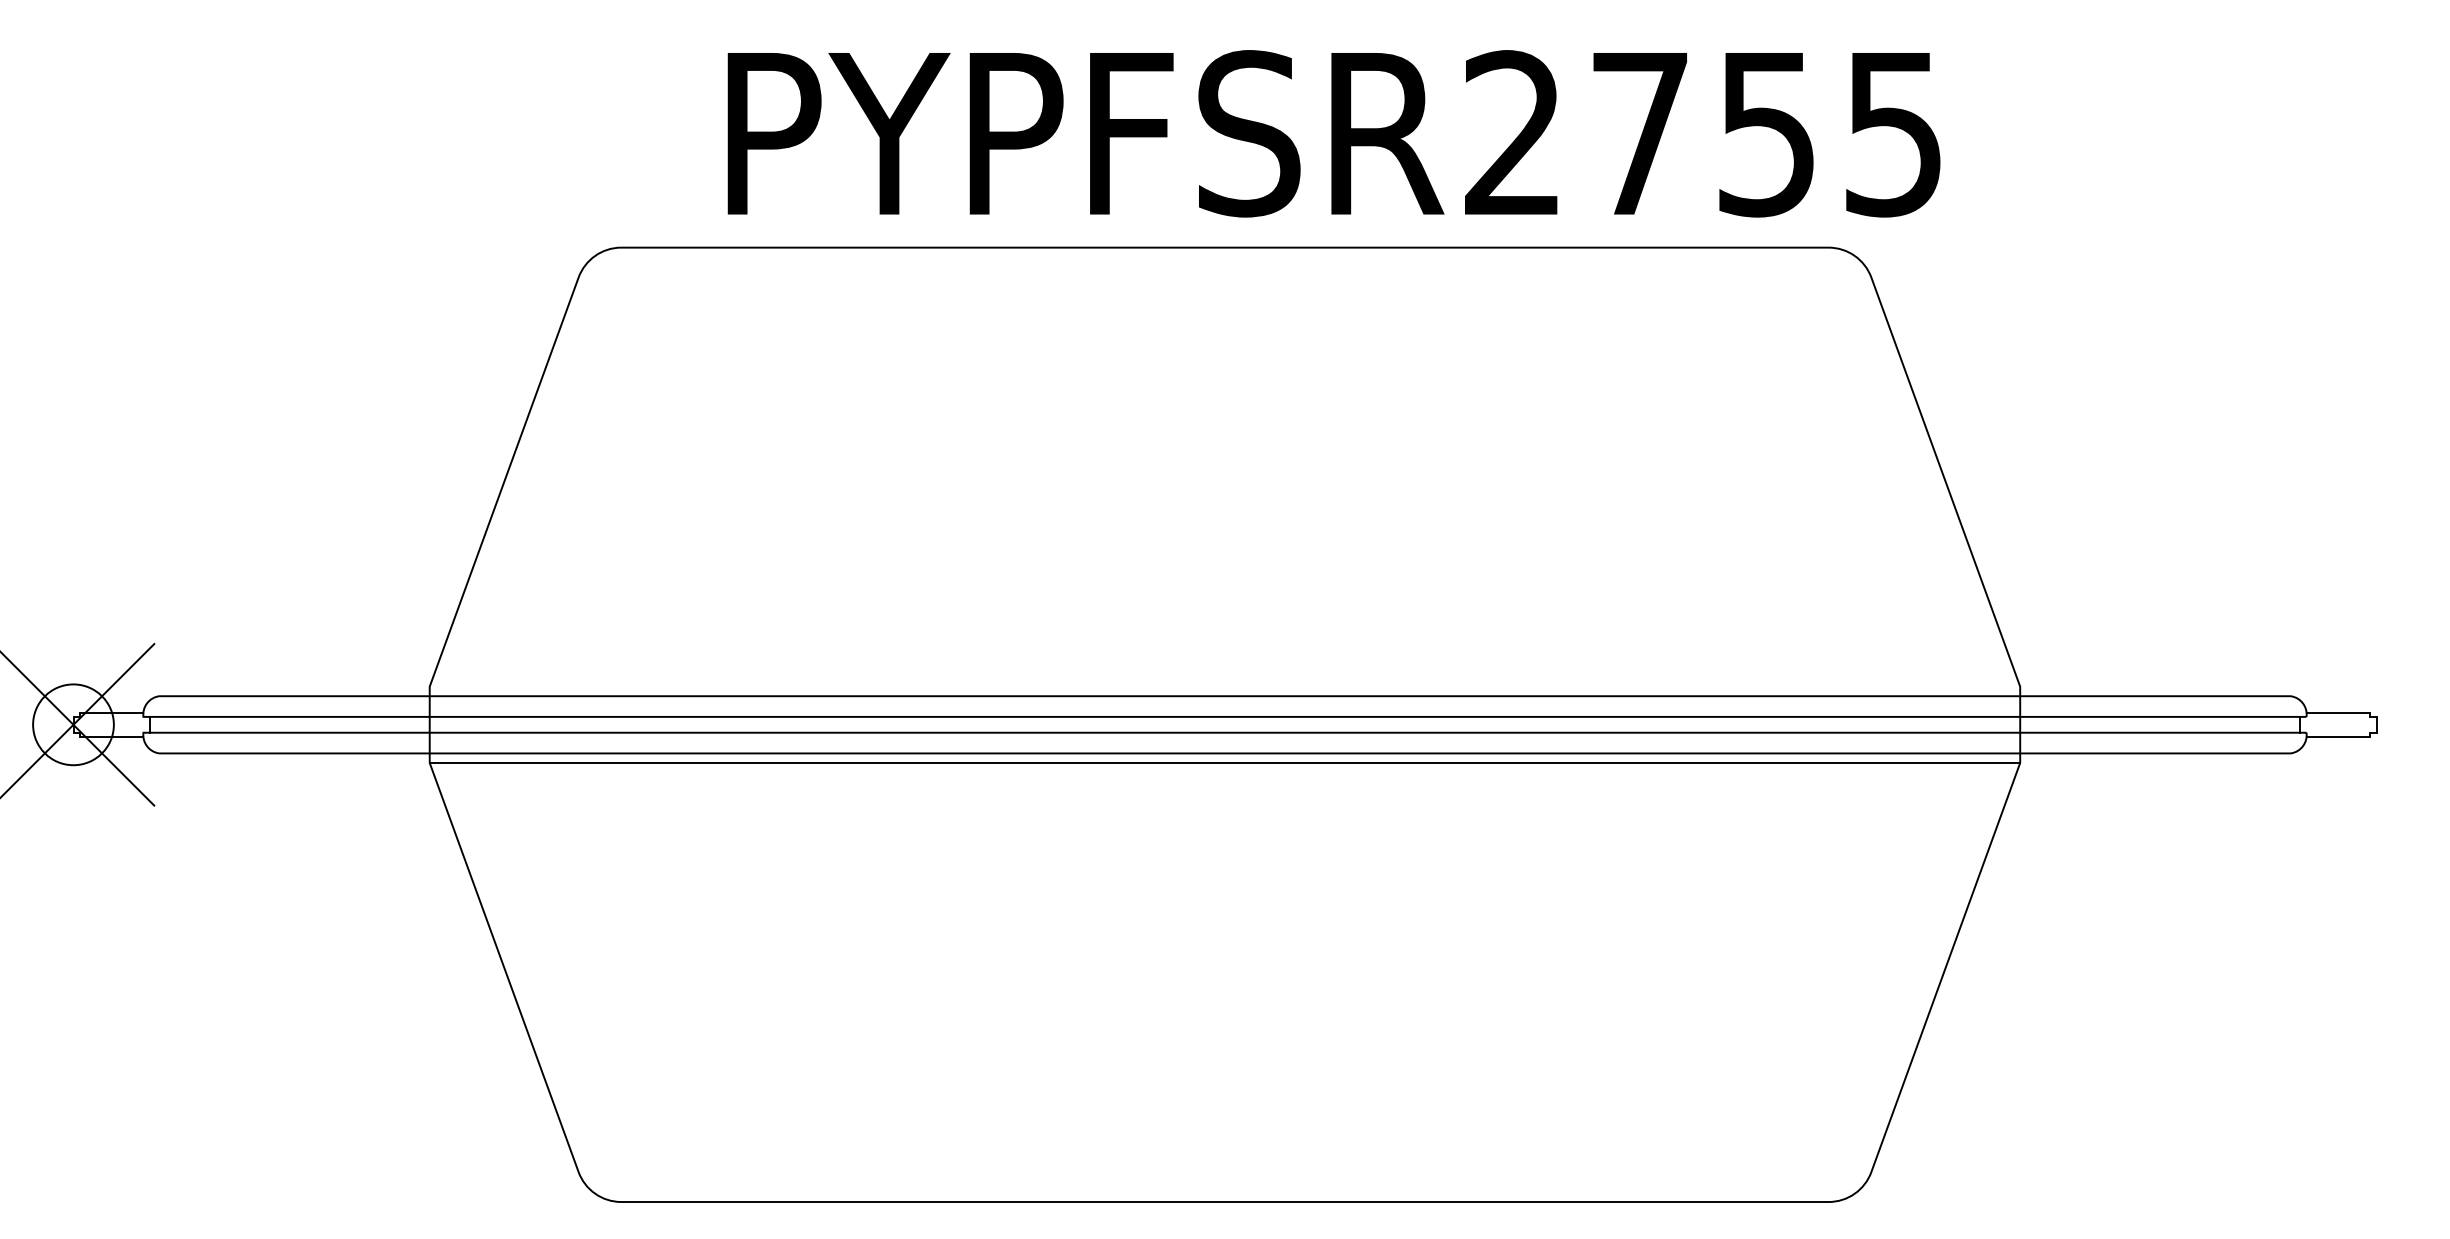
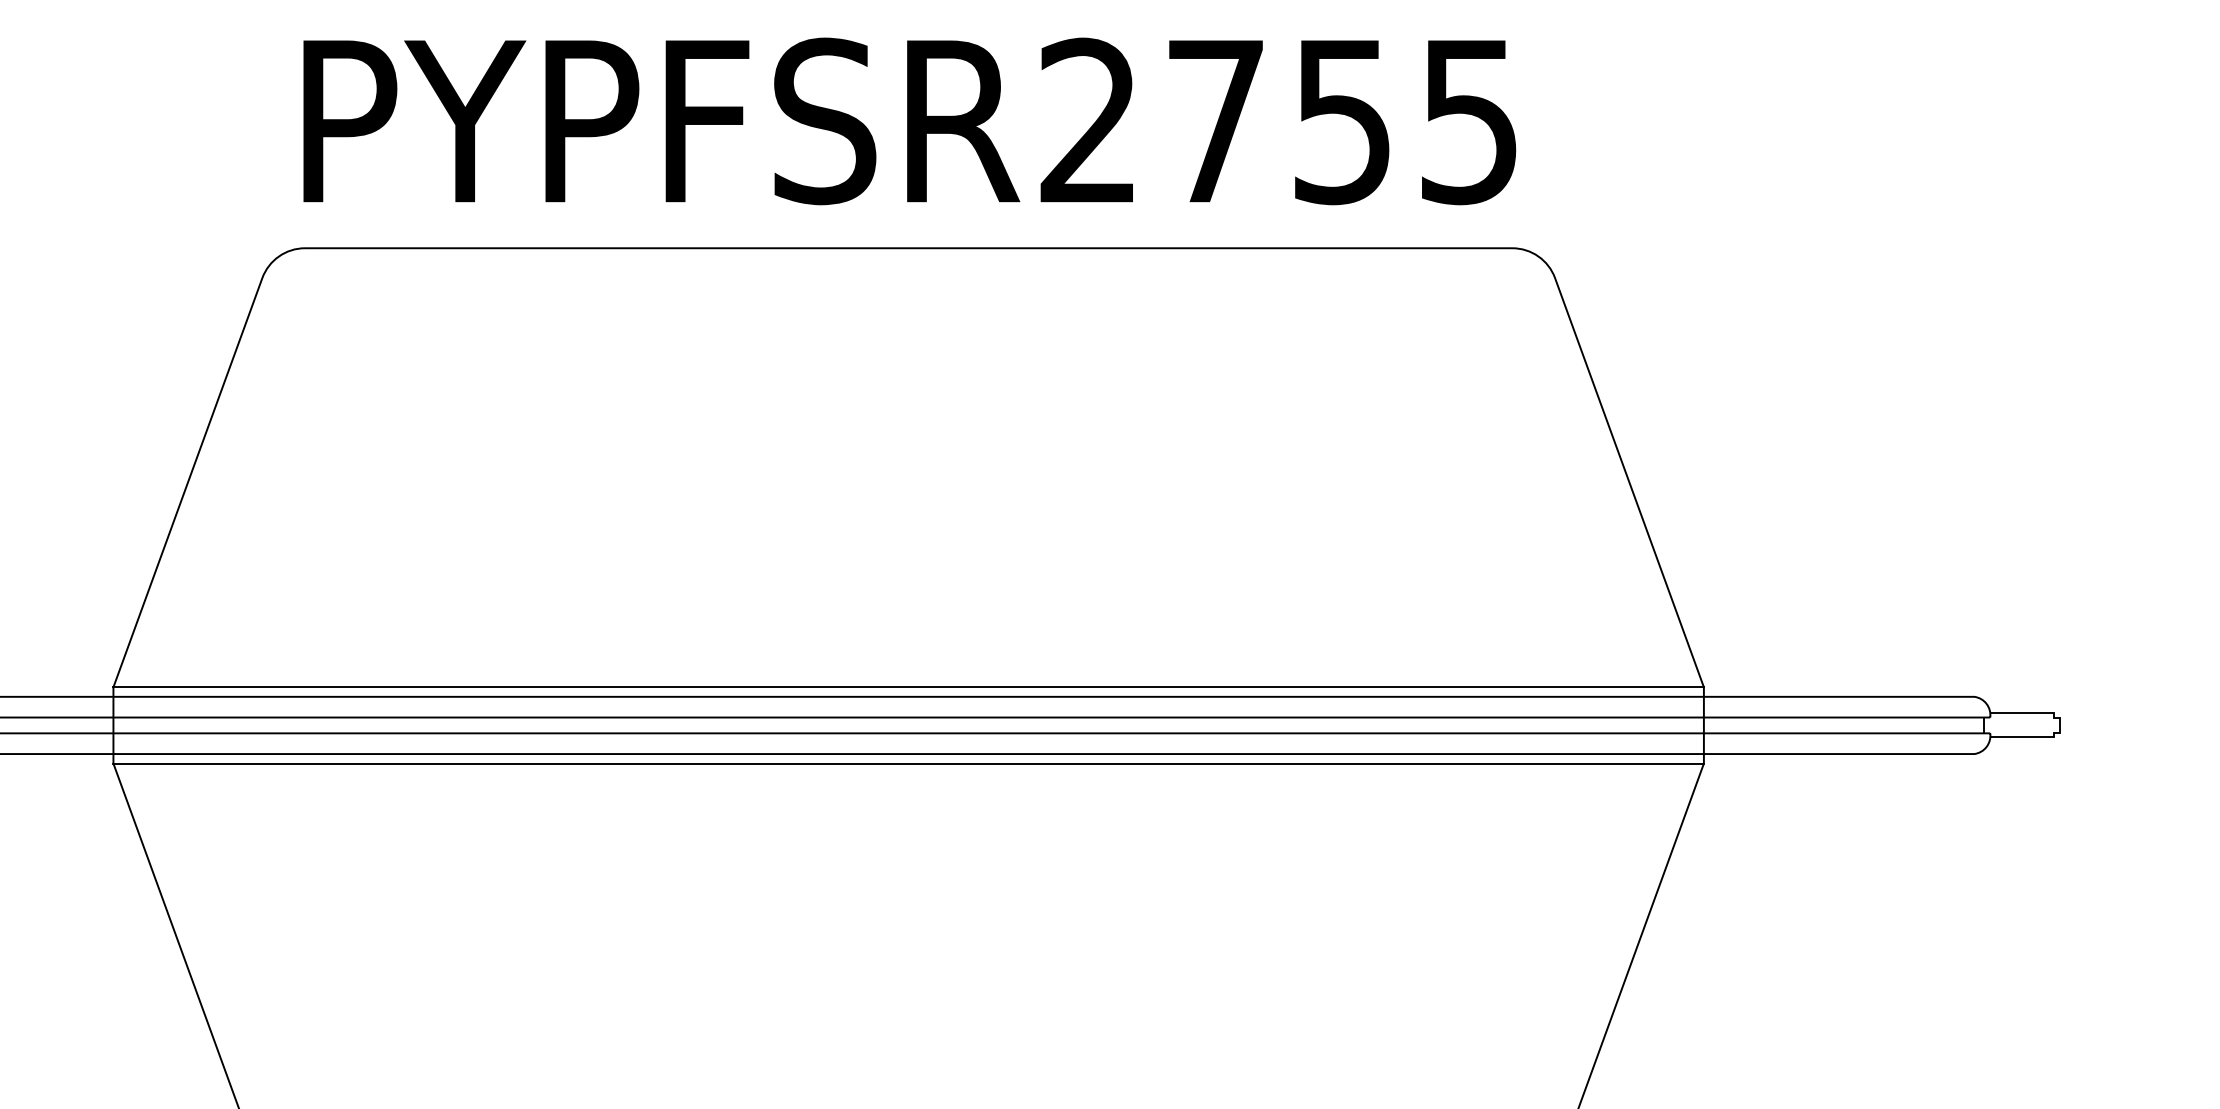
text: (1333, 133) -> (909, 121), moved
line: (1224, 686) -> (908, 687), added

